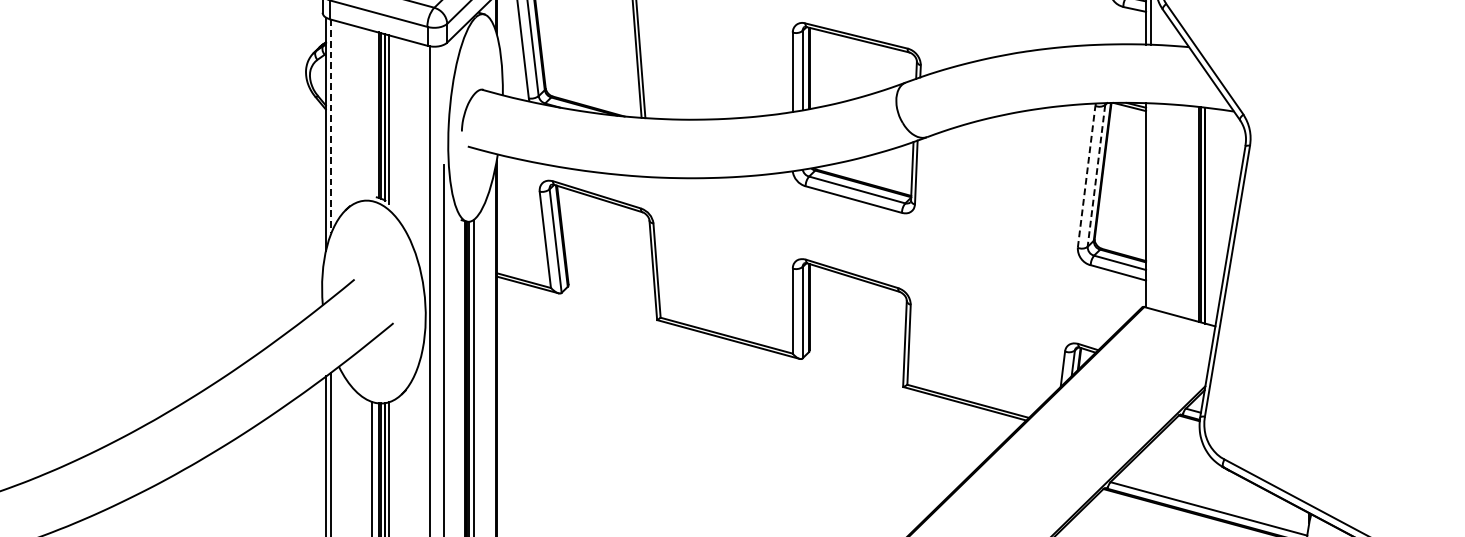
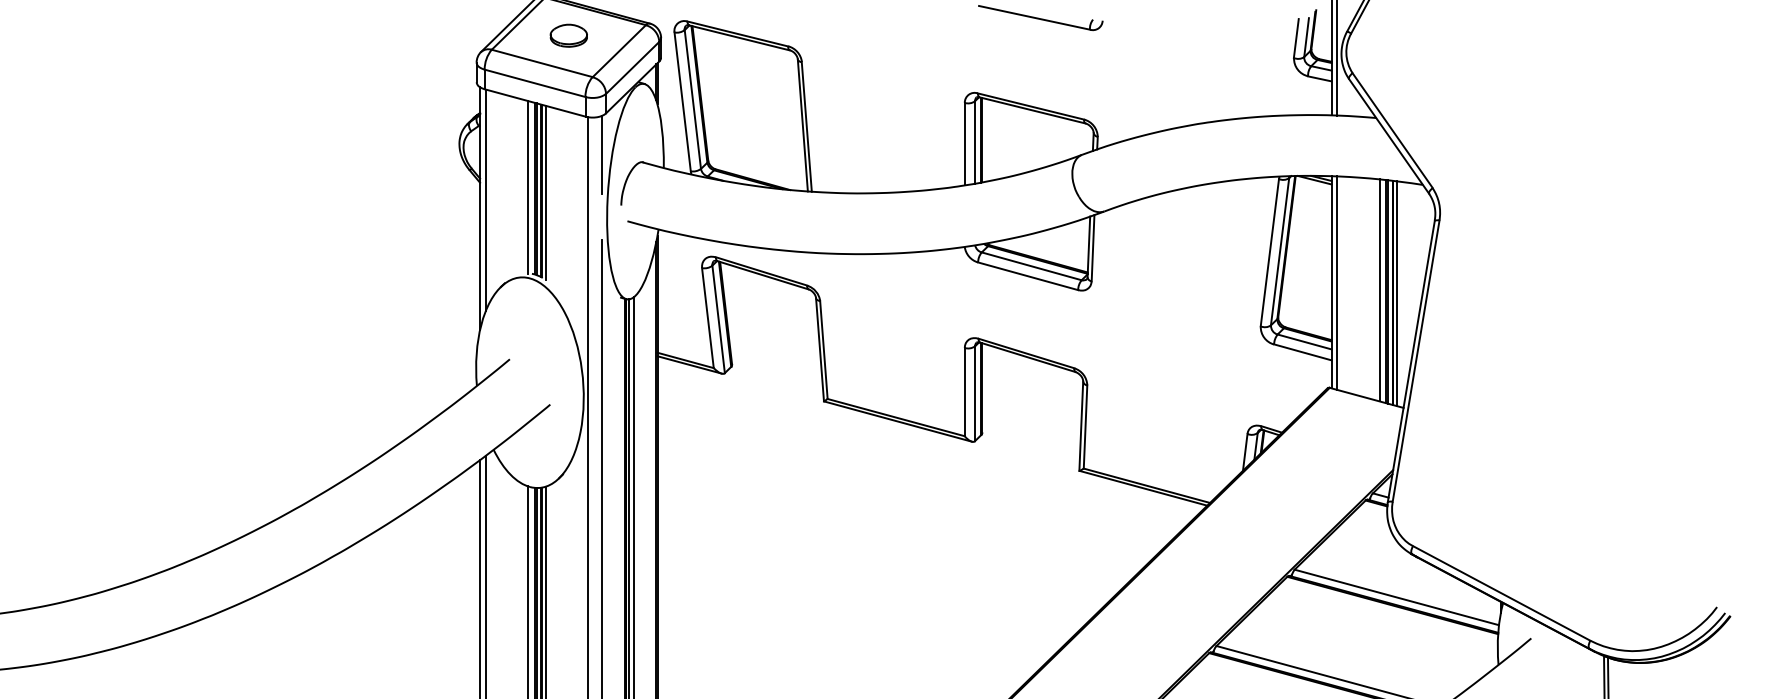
line: (443, 82) -> (602, 154), added
line: (372, 114) -> (528, 187), added
line: (331, 126) -> (485, 200), dashed -> solid
line: (1086, 176) -> (1269, 252), dashed -> solid
line: (1096, 176) -> (1280, 252), dashed -> solid
line: (1151, 205) -> (1337, 282), added
line: (1192, 213) -> (1379, 290), added
line: (1208, 216) -> (1396, 293), added

